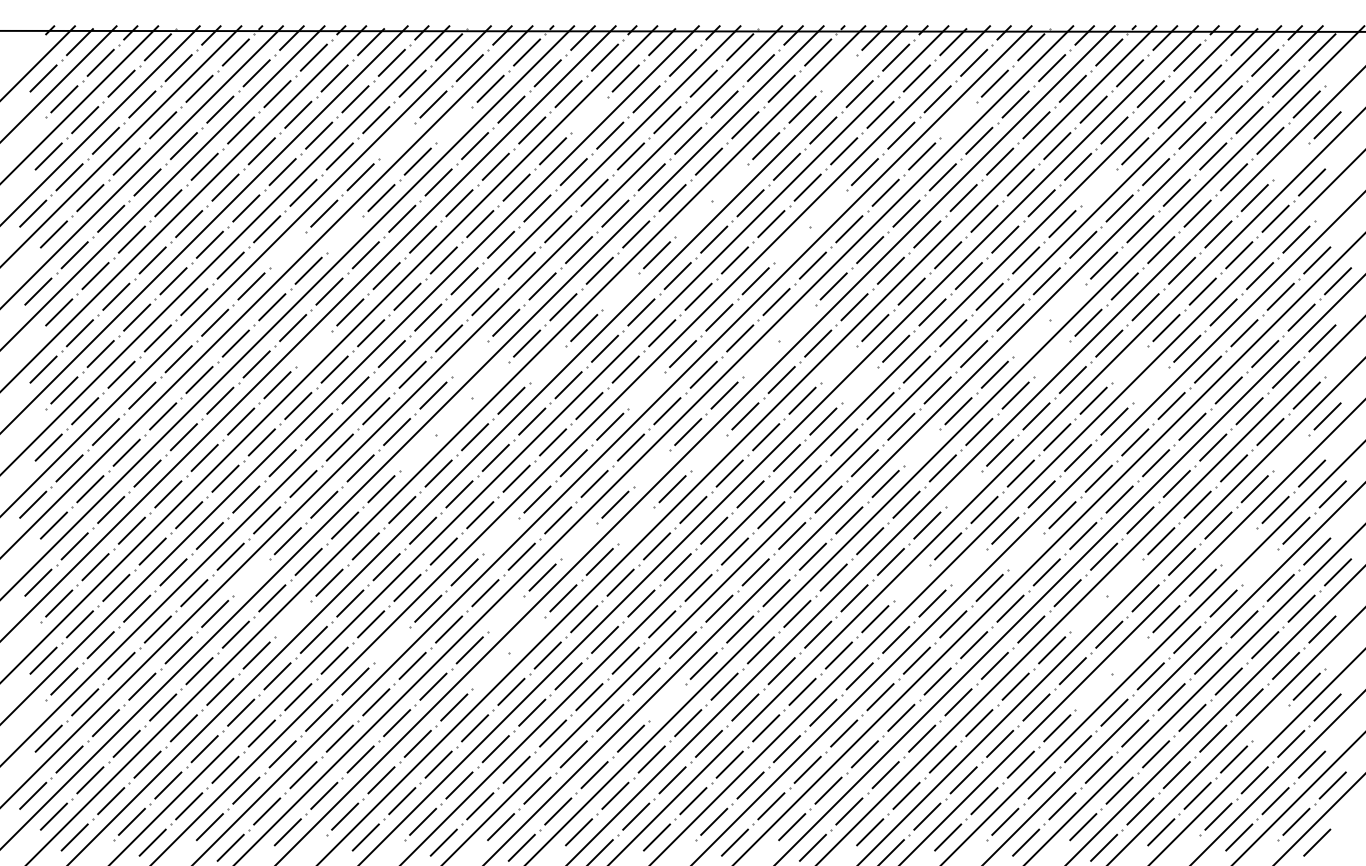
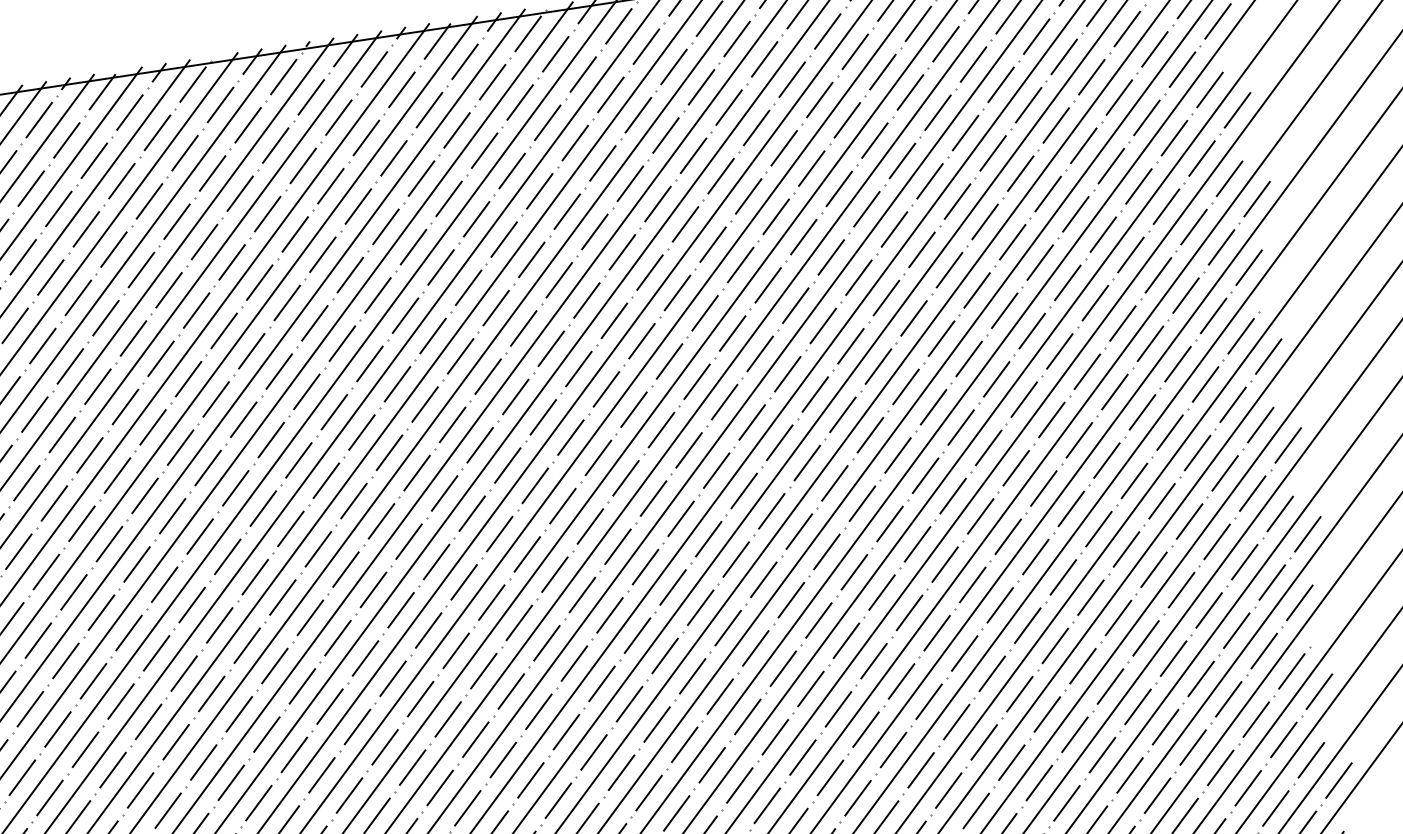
line: (838, 73) -> (645, 46), added
line: (589, 114) -> (366, 137), added
line: (958, 120) -> (792, 80), added
line: (454, 125) -> (212, 173), added
line: (397, 140) -> (149, 200), added
line: (1291, 161) -> (1182, 69), added
line: (729, 182) -> (539, 191), added
line: (1098, 187) -> (965, 132), added
line: (1332, 203) -> (1237, 110), added
line: (828, 208) -> (657, 204), added
line: (693, 218) -> (504, 239), added
line: (345, 234) -> (106, 318), added
line: (792, 244) -> (622, 251), added
line: (287, 250) -> (42, 346), added
line: (620, 291) -> (432, 335), added
line: (1067, 302) -> (949, 270), added
line: (797, 322) -> (642, 340), added
line: (1031, 338) -> (914, 318), added
line: (313, 348) -> (89, 454), added
line: (469, 359) -> (270, 440), added
line: (760, 359) -> (605, 389), added
line: (1052, 359) -> (942, 338), added
line: (547, 364) -> (361, 432), added
line: (838, 364) -> (696, 381), added
line: (1130, 364) -> (1032, 331), added
line: (490, 380) -> (298, 460), added
line: (859, 385) -> (724, 402), added
line: (1150, 385) -> (1059, 351), added
line: (646, 390) -> (480, 445), added
line: (454, 416) -> (263, 508), added
line: (922, 447) -> (807, 462), added
line: (417, 452) -> (227, 556), added
line: (708, 452) -> (562, 505), added
line: (1291, 452) -> (1233, 404), added
line: (651, 468) -> (499, 534), added
line: (963, 489) -> (862, 504), added
line: (636, 525) -> (492, 602), added
line: (501, 535) -> (338, 637), added
line: (579, 541) -> (429, 630), added
line: (1239, 546) -> (1189, 521), added
line: (1026, 551) -> (945, 564), added
line: (968, 567) -> (881, 593), added
line: (1260, 567) -> (1217, 542), added
line: (251, 577) -> (57, 729), added
line: (1124, 577) -> (1062, 577), added
line: (911, 582) -> (818, 620), added
line: (506, 613) -> (357, 726), added
line: (1088, 613) -> (1027, 625), added
line: (293, 619) -> (113, 770), added
line: (527, 634) -> (385, 746), added
line: (391, 645) -> (230, 783), added
line: (1130, 655) -> (1083, 666), added
line: (490, 671) -> (349, 795), added
line: (1093, 691) -> (1047, 714), added
line: (667, 702) -> (558, 800), added
line: (1270, 723) -> (1256, 720), added

